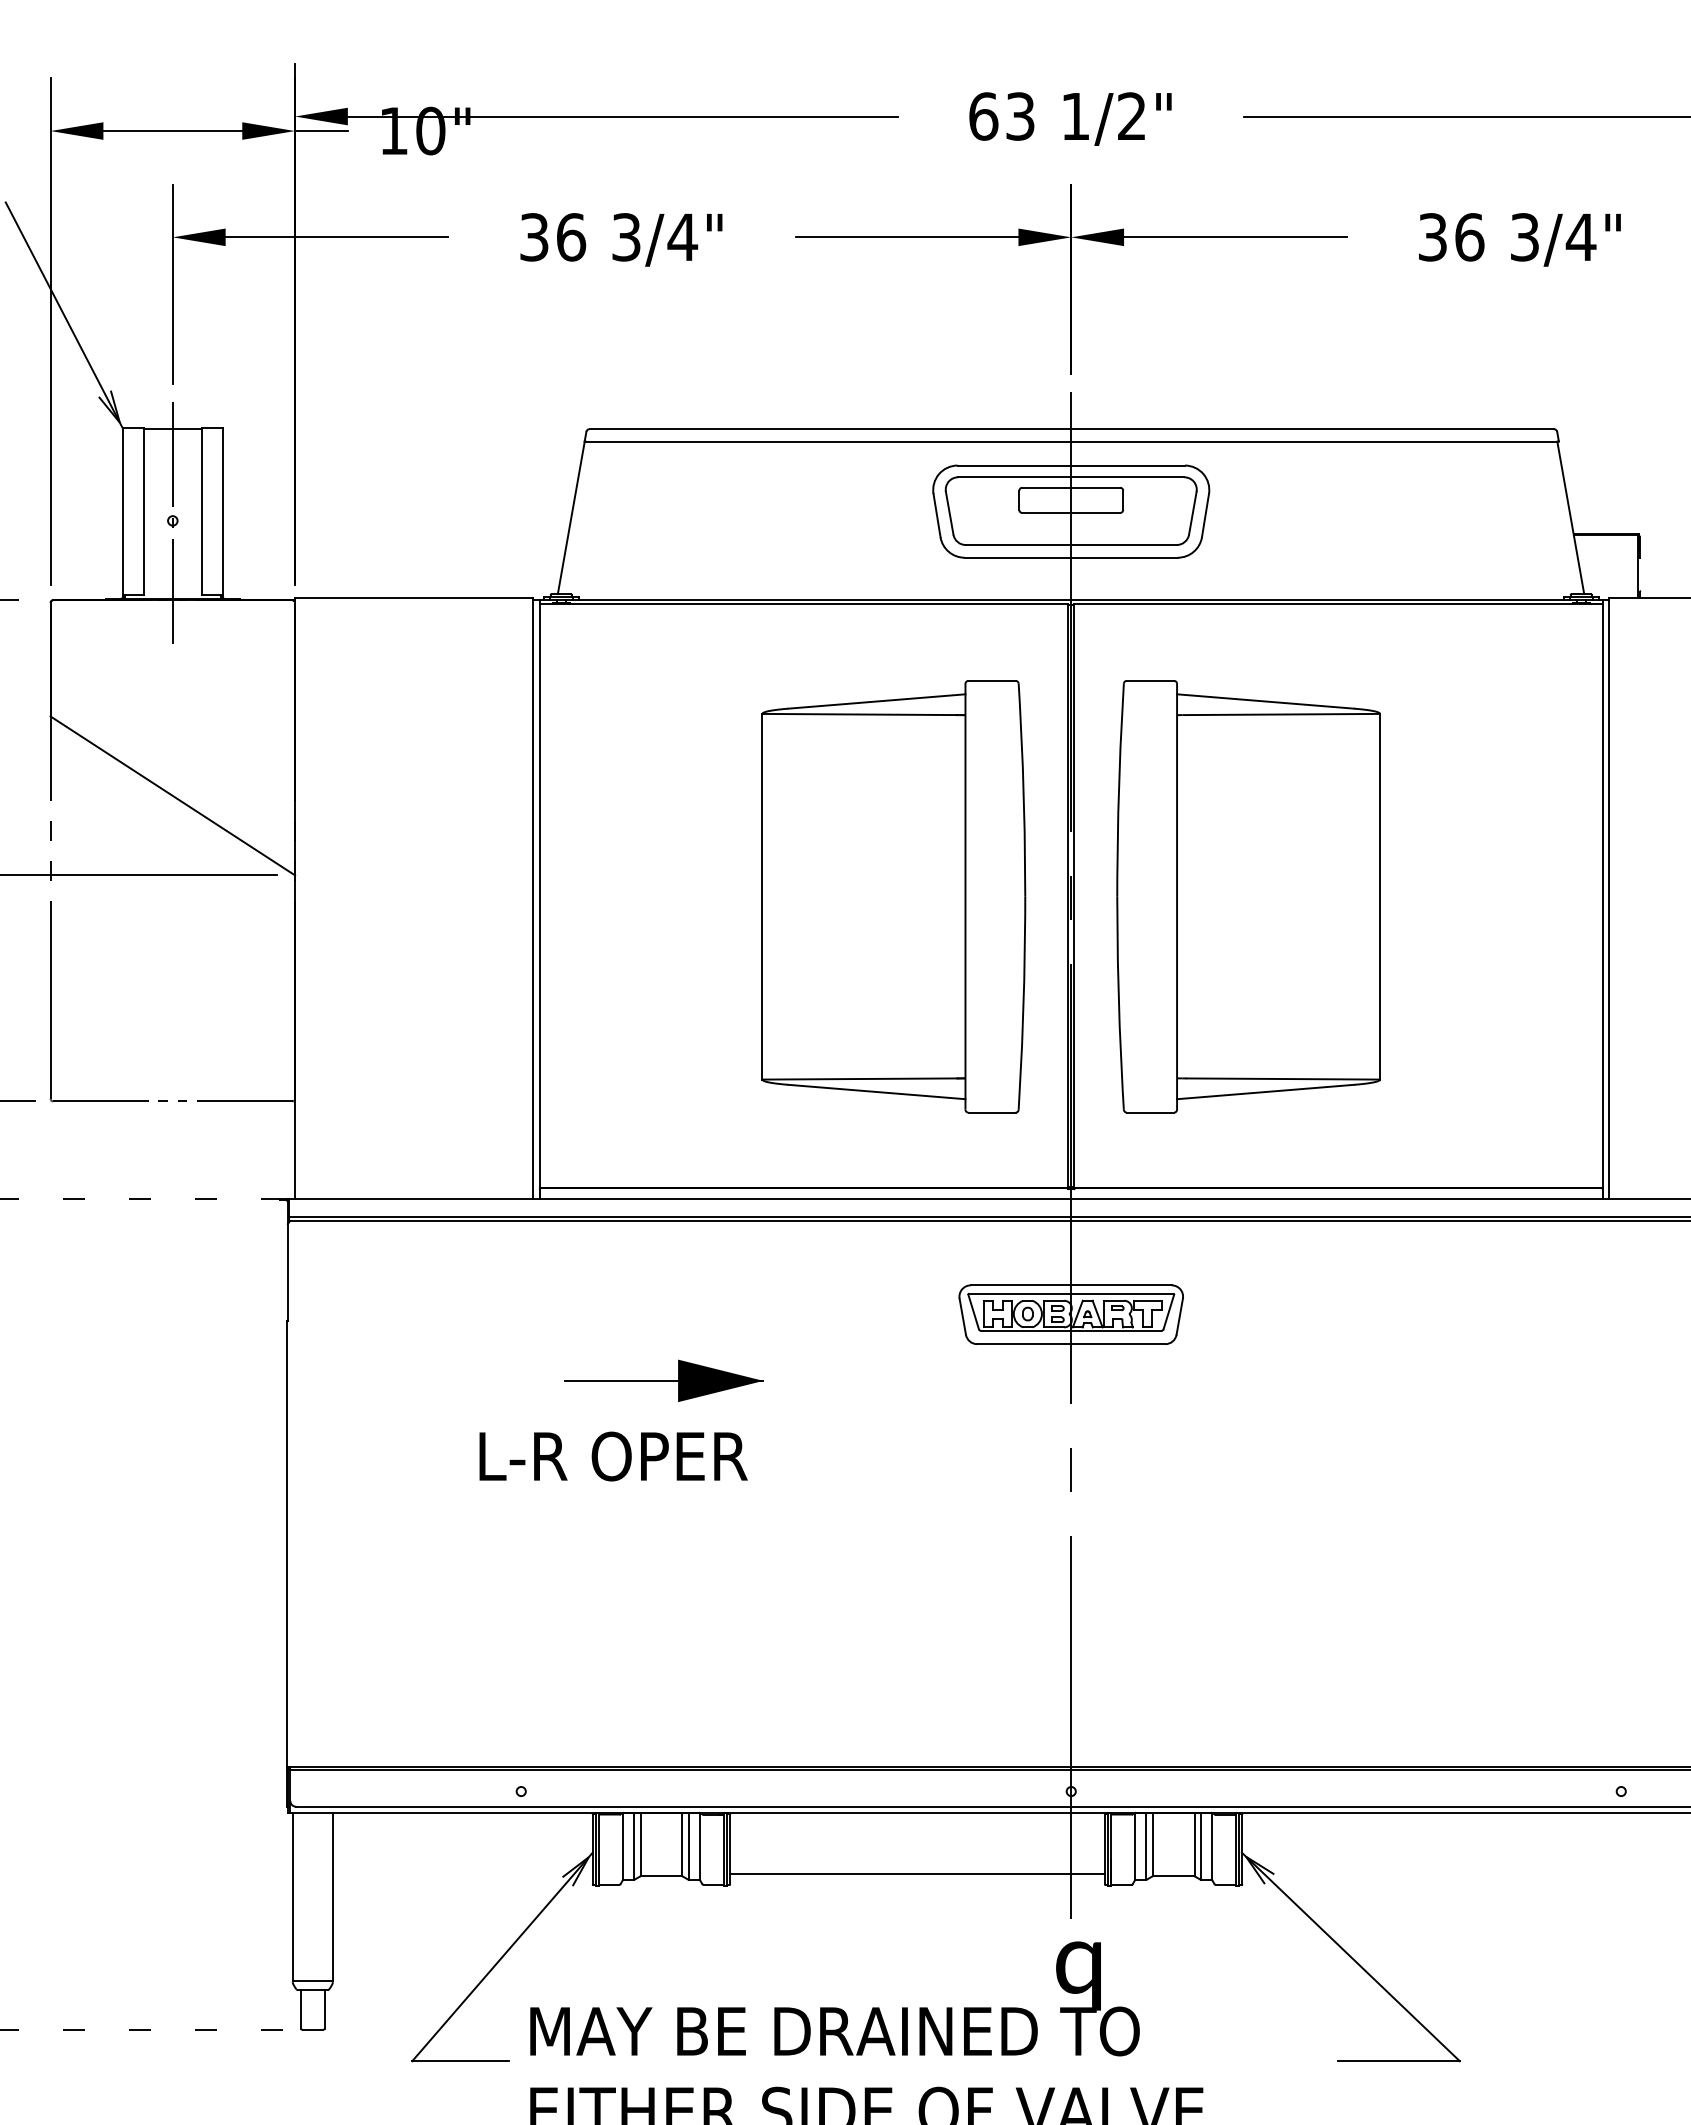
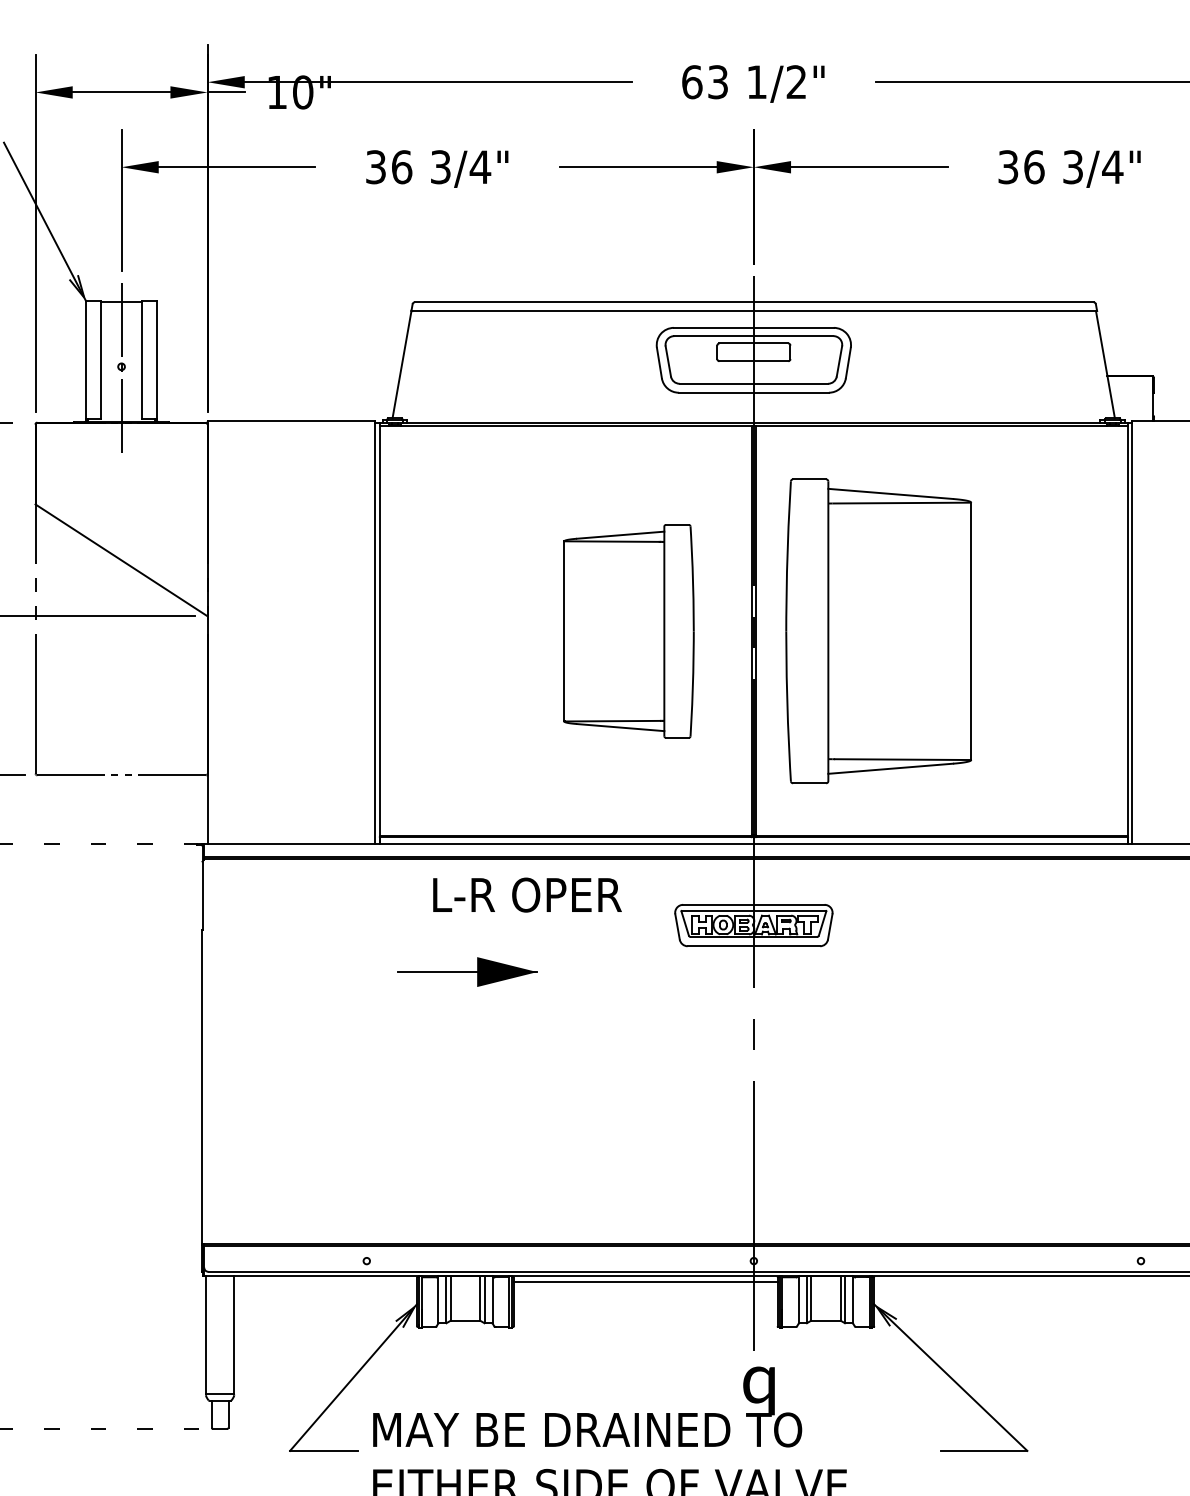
part: (893, 896) -> (628, 631), size x0.7
text: (613, 1456) -> (527, 895), moved
line: (917, 1874) -> (645, 1282), moved

